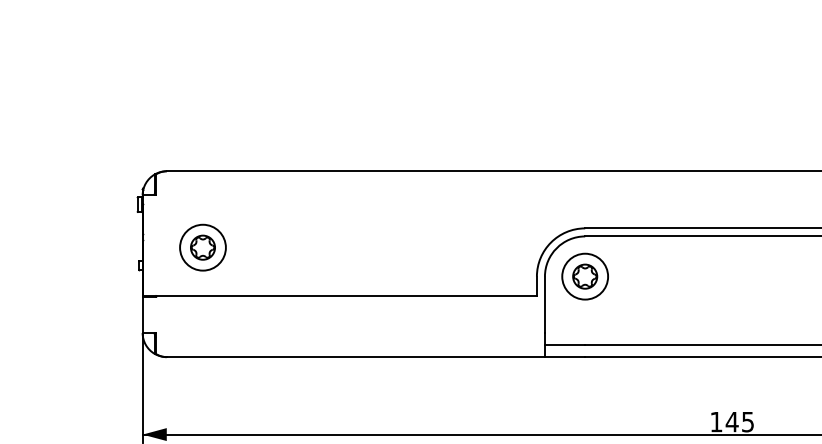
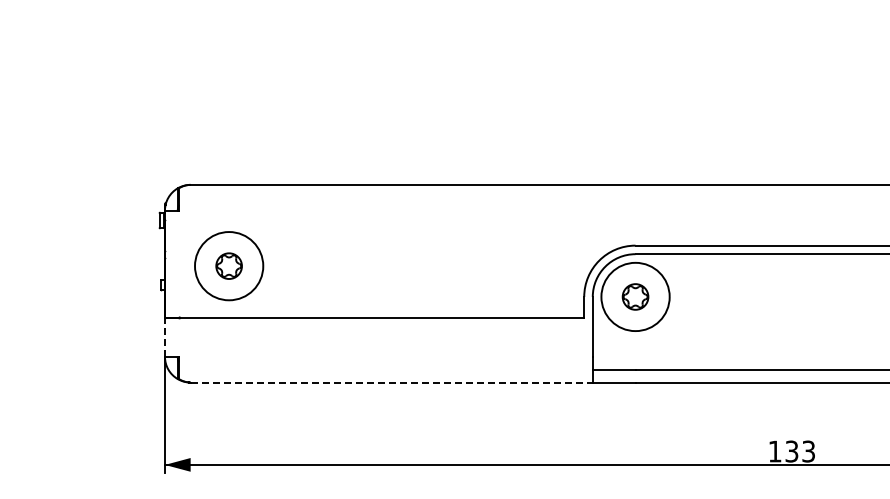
circle: (202, 247) -> (228, 265), size x1.4
circle: (585, 276) -> (635, 296), size x1.4
line: (142, 314) -> (164, 337), solid -> dashed
line: (356, 357) -> (392, 382), solid -> dashed
text: (739, 421) -> (799, 451), 145 -> 133

